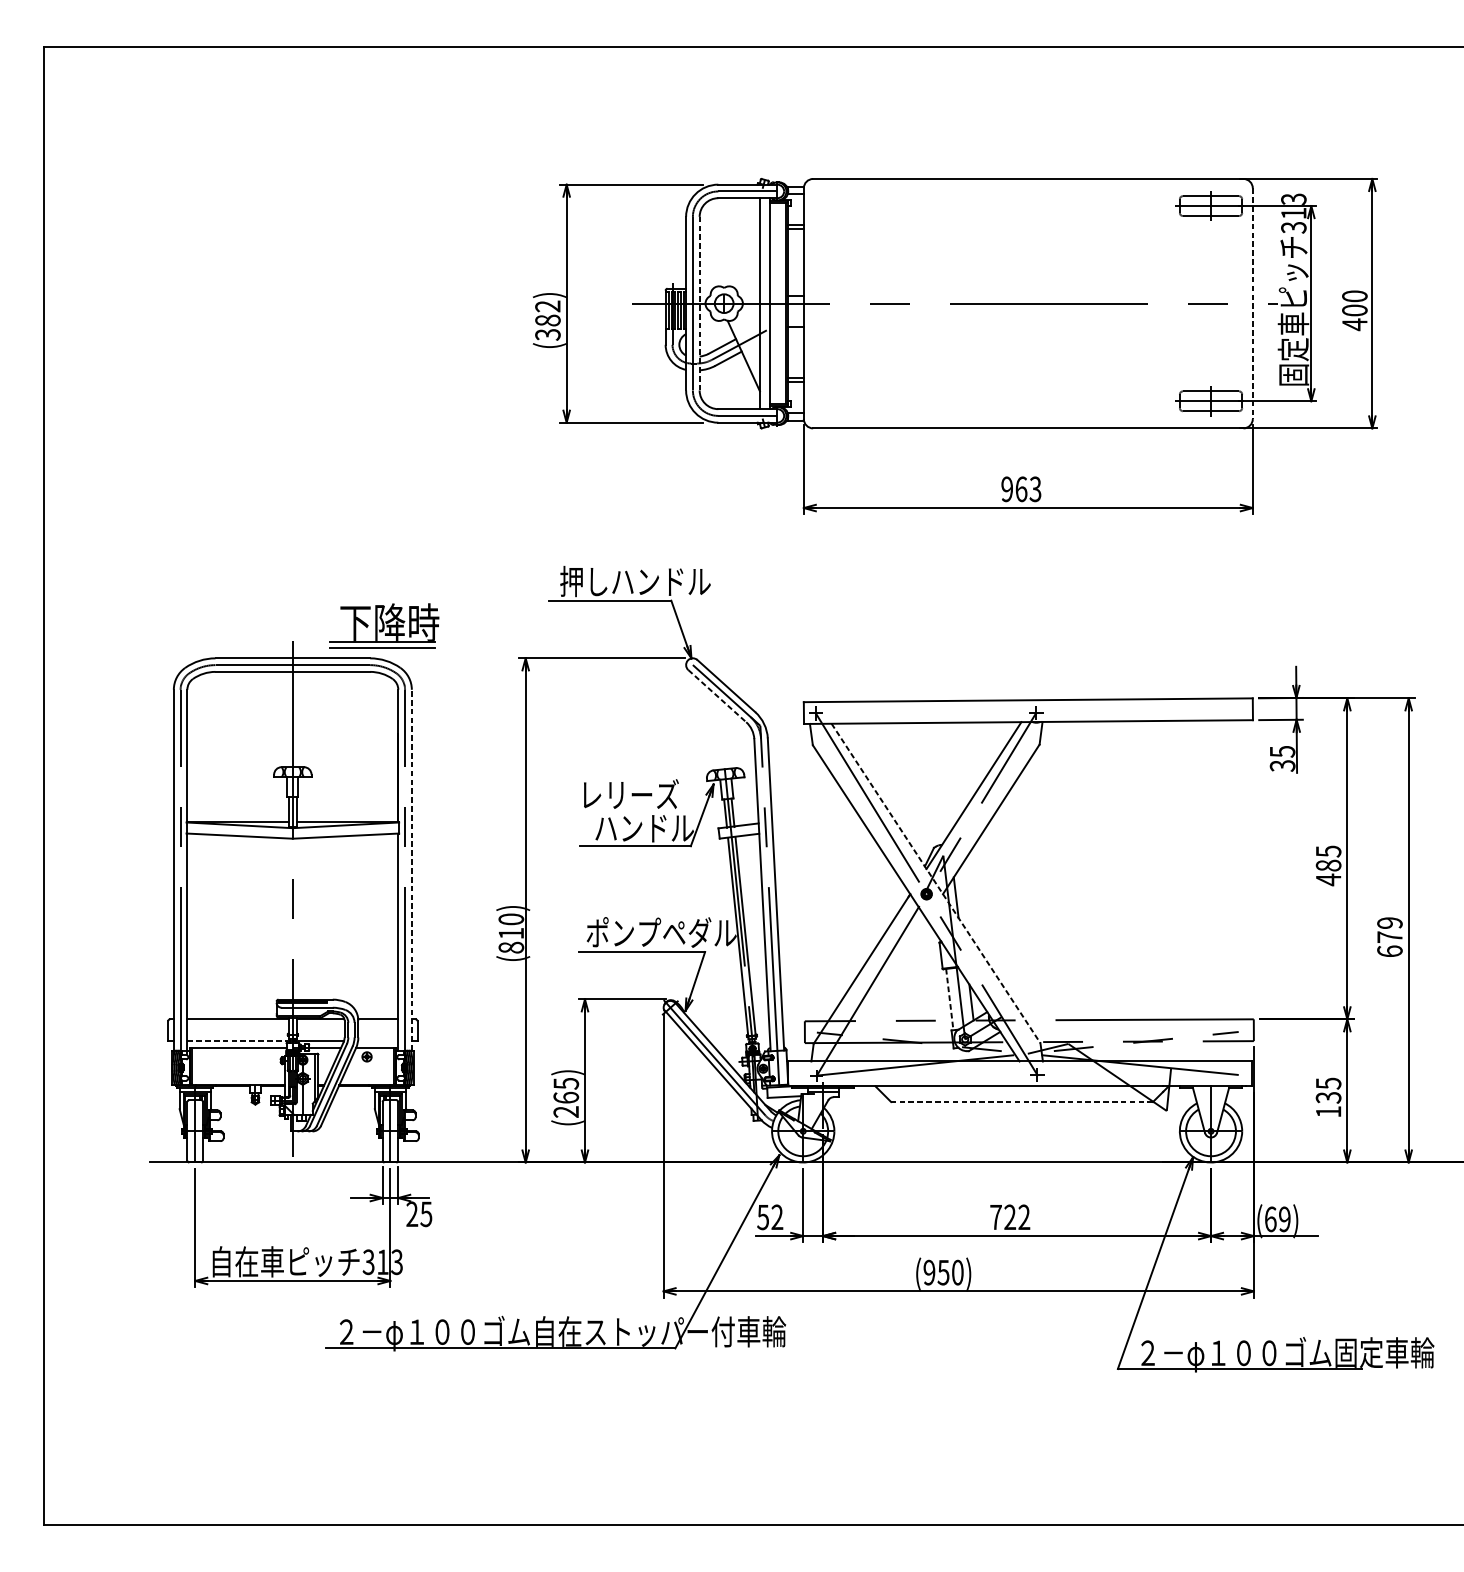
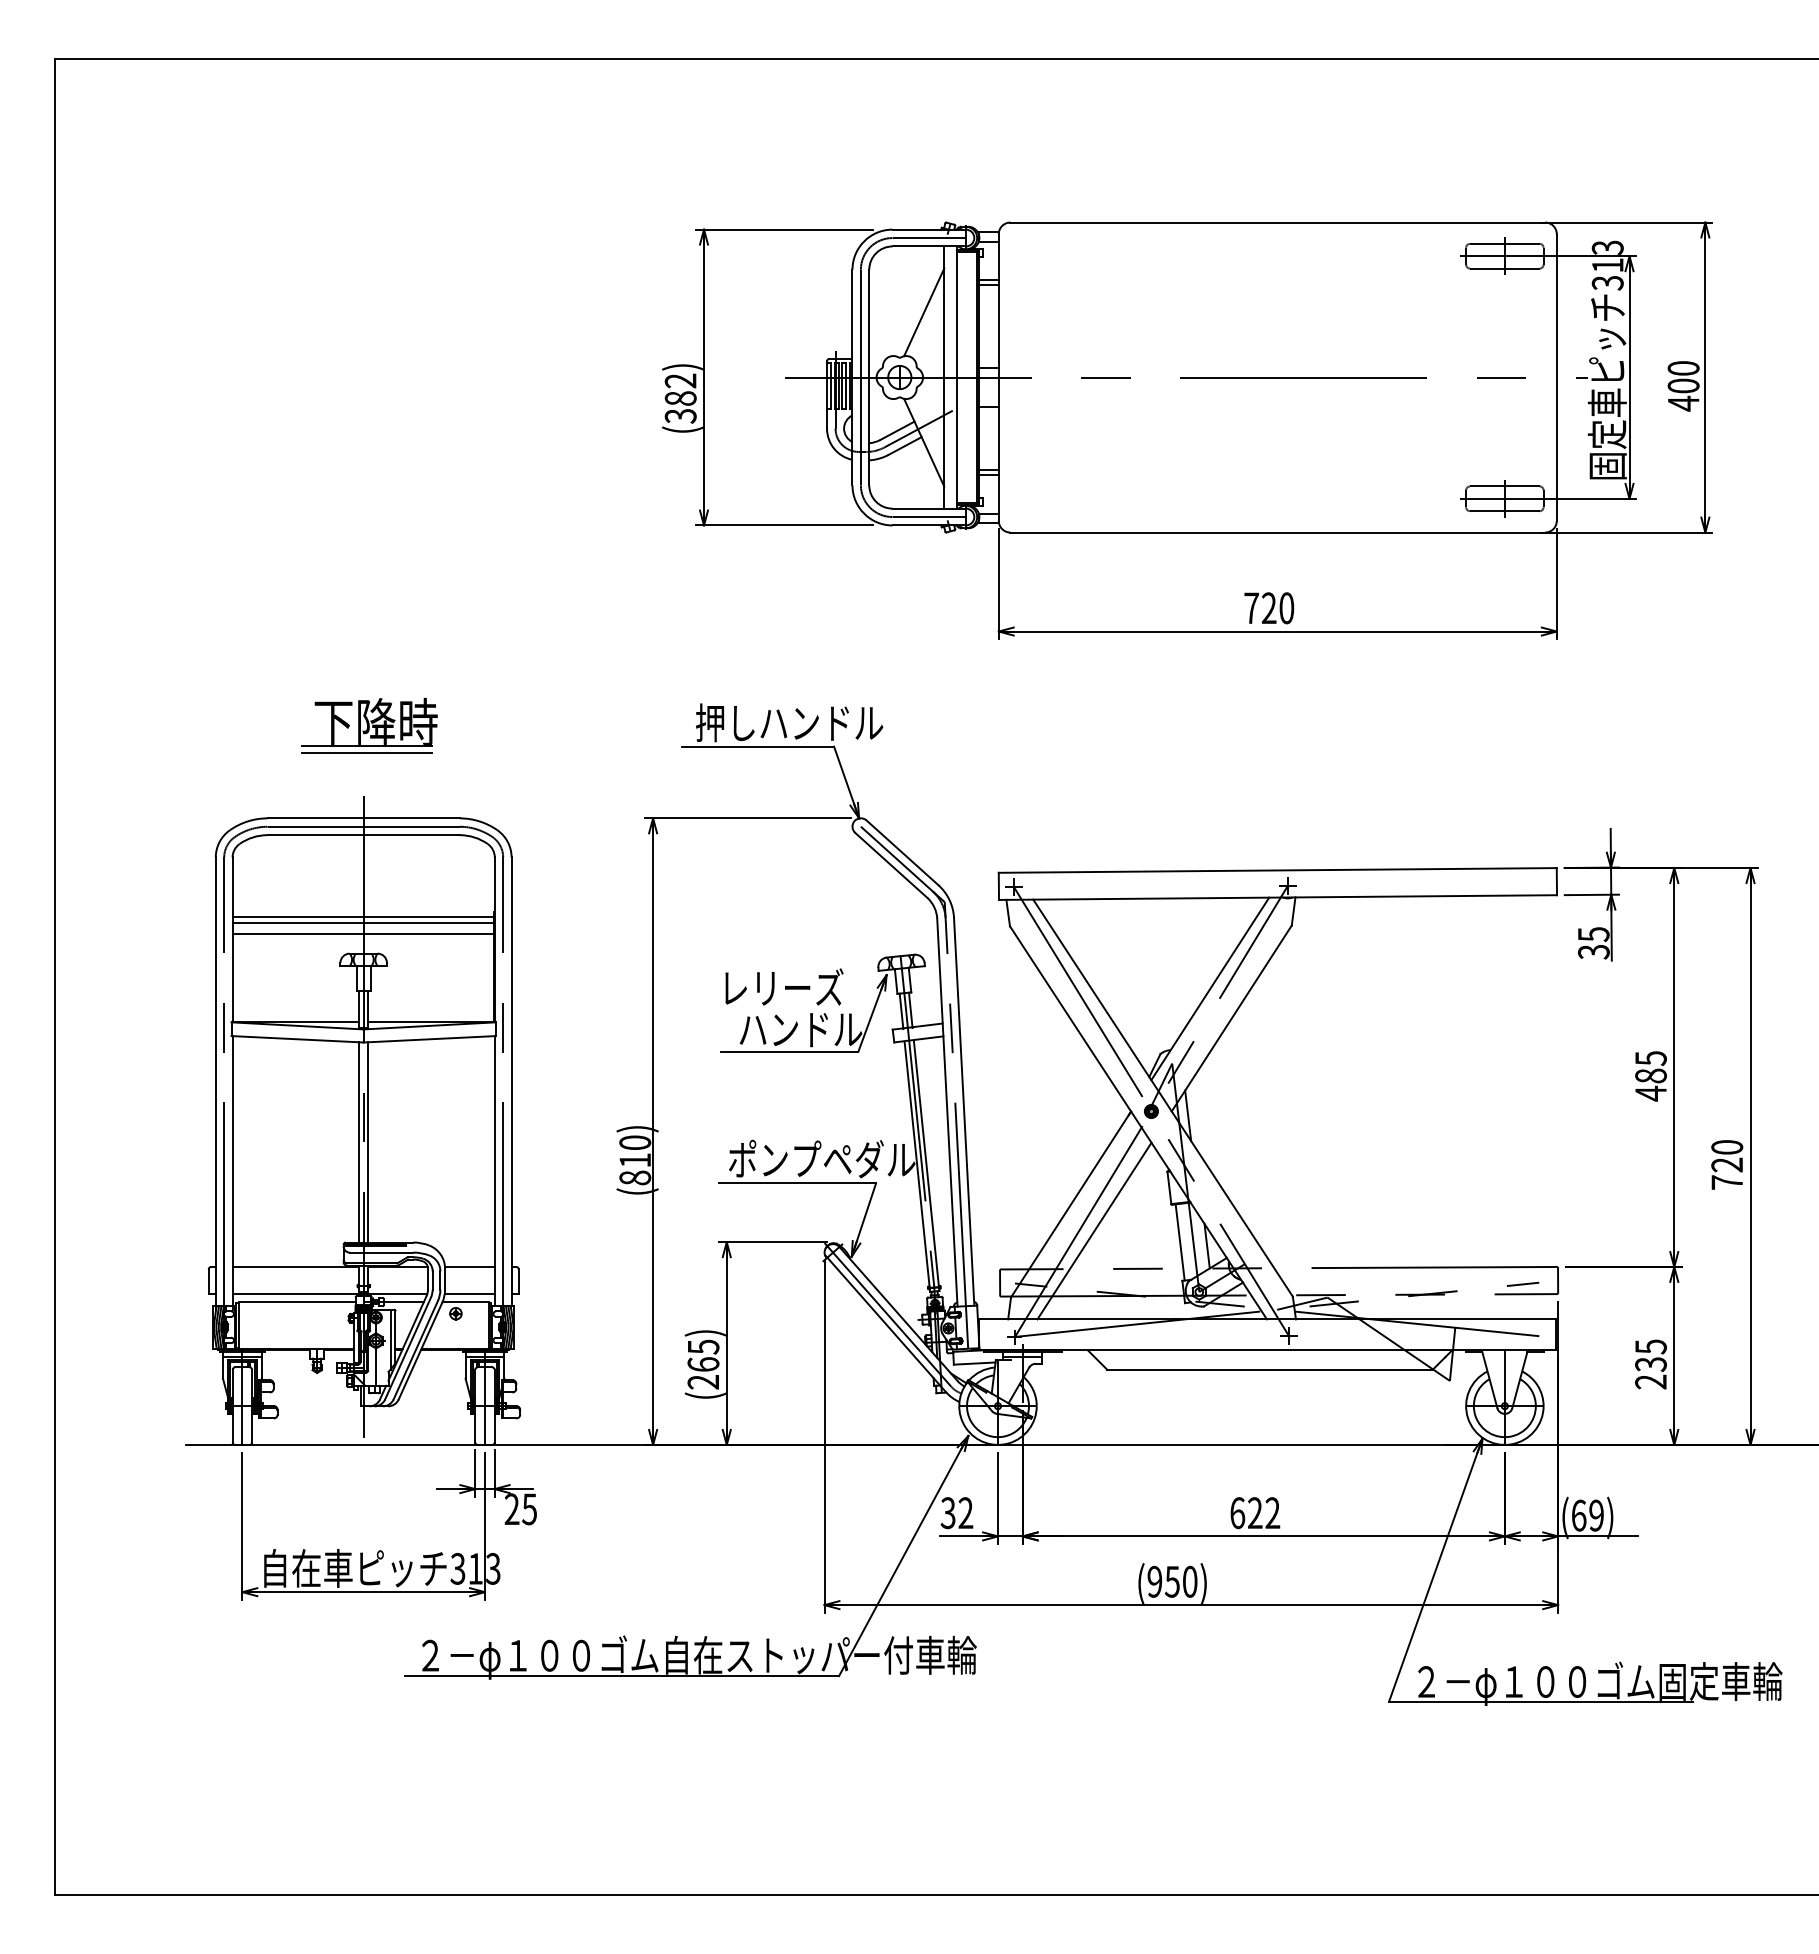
line: (744, 251) -> (924, 312), added
line: (699, 303) -> (869, 377), dashed -> solid
line: (1252, 304) -> (1556, 378), dashed -> solid
text: (1021, 489) -> (1269, 608), 963 -> 720
part: (384, 625) -> (369, 725), moved
line: (717, 696) -> (891, 865), dashed -> solid
line: (292, 737) -> (363, 916), added
line: (292, 742) -> (363, 923), added
line: (292, 751) -> (363, 934), added
line: (411, 870) -> (511, 1081), dashed -> solid
line: (936, 883) -> (1163, 1098), dashed -> solid
line: (289, 919) -> (359, 1142), added
line: (296, 919) -> (368, 1142), added
text: (1390, 936) -> (1727, 1164), 679 -> 720
line: (880, 989) -> (1094, 1230), added
line: (950, 999) -> (1180, 1242), dashed -> solid
line: (238, 1041) -> (296, 1294), dashed -> solid
line: (377, 1041) -> (469, 1294), added
line: (1022, 1101) -> (1270, 1369), dashed -> solid
text: (1328, 1111) -> (1650, 1381), 135 -> 235
text: (762, 1216) -> (947, 1512), 52 -> 32
text: (995, 1217) -> (1237, 1513), 722 -> 622

